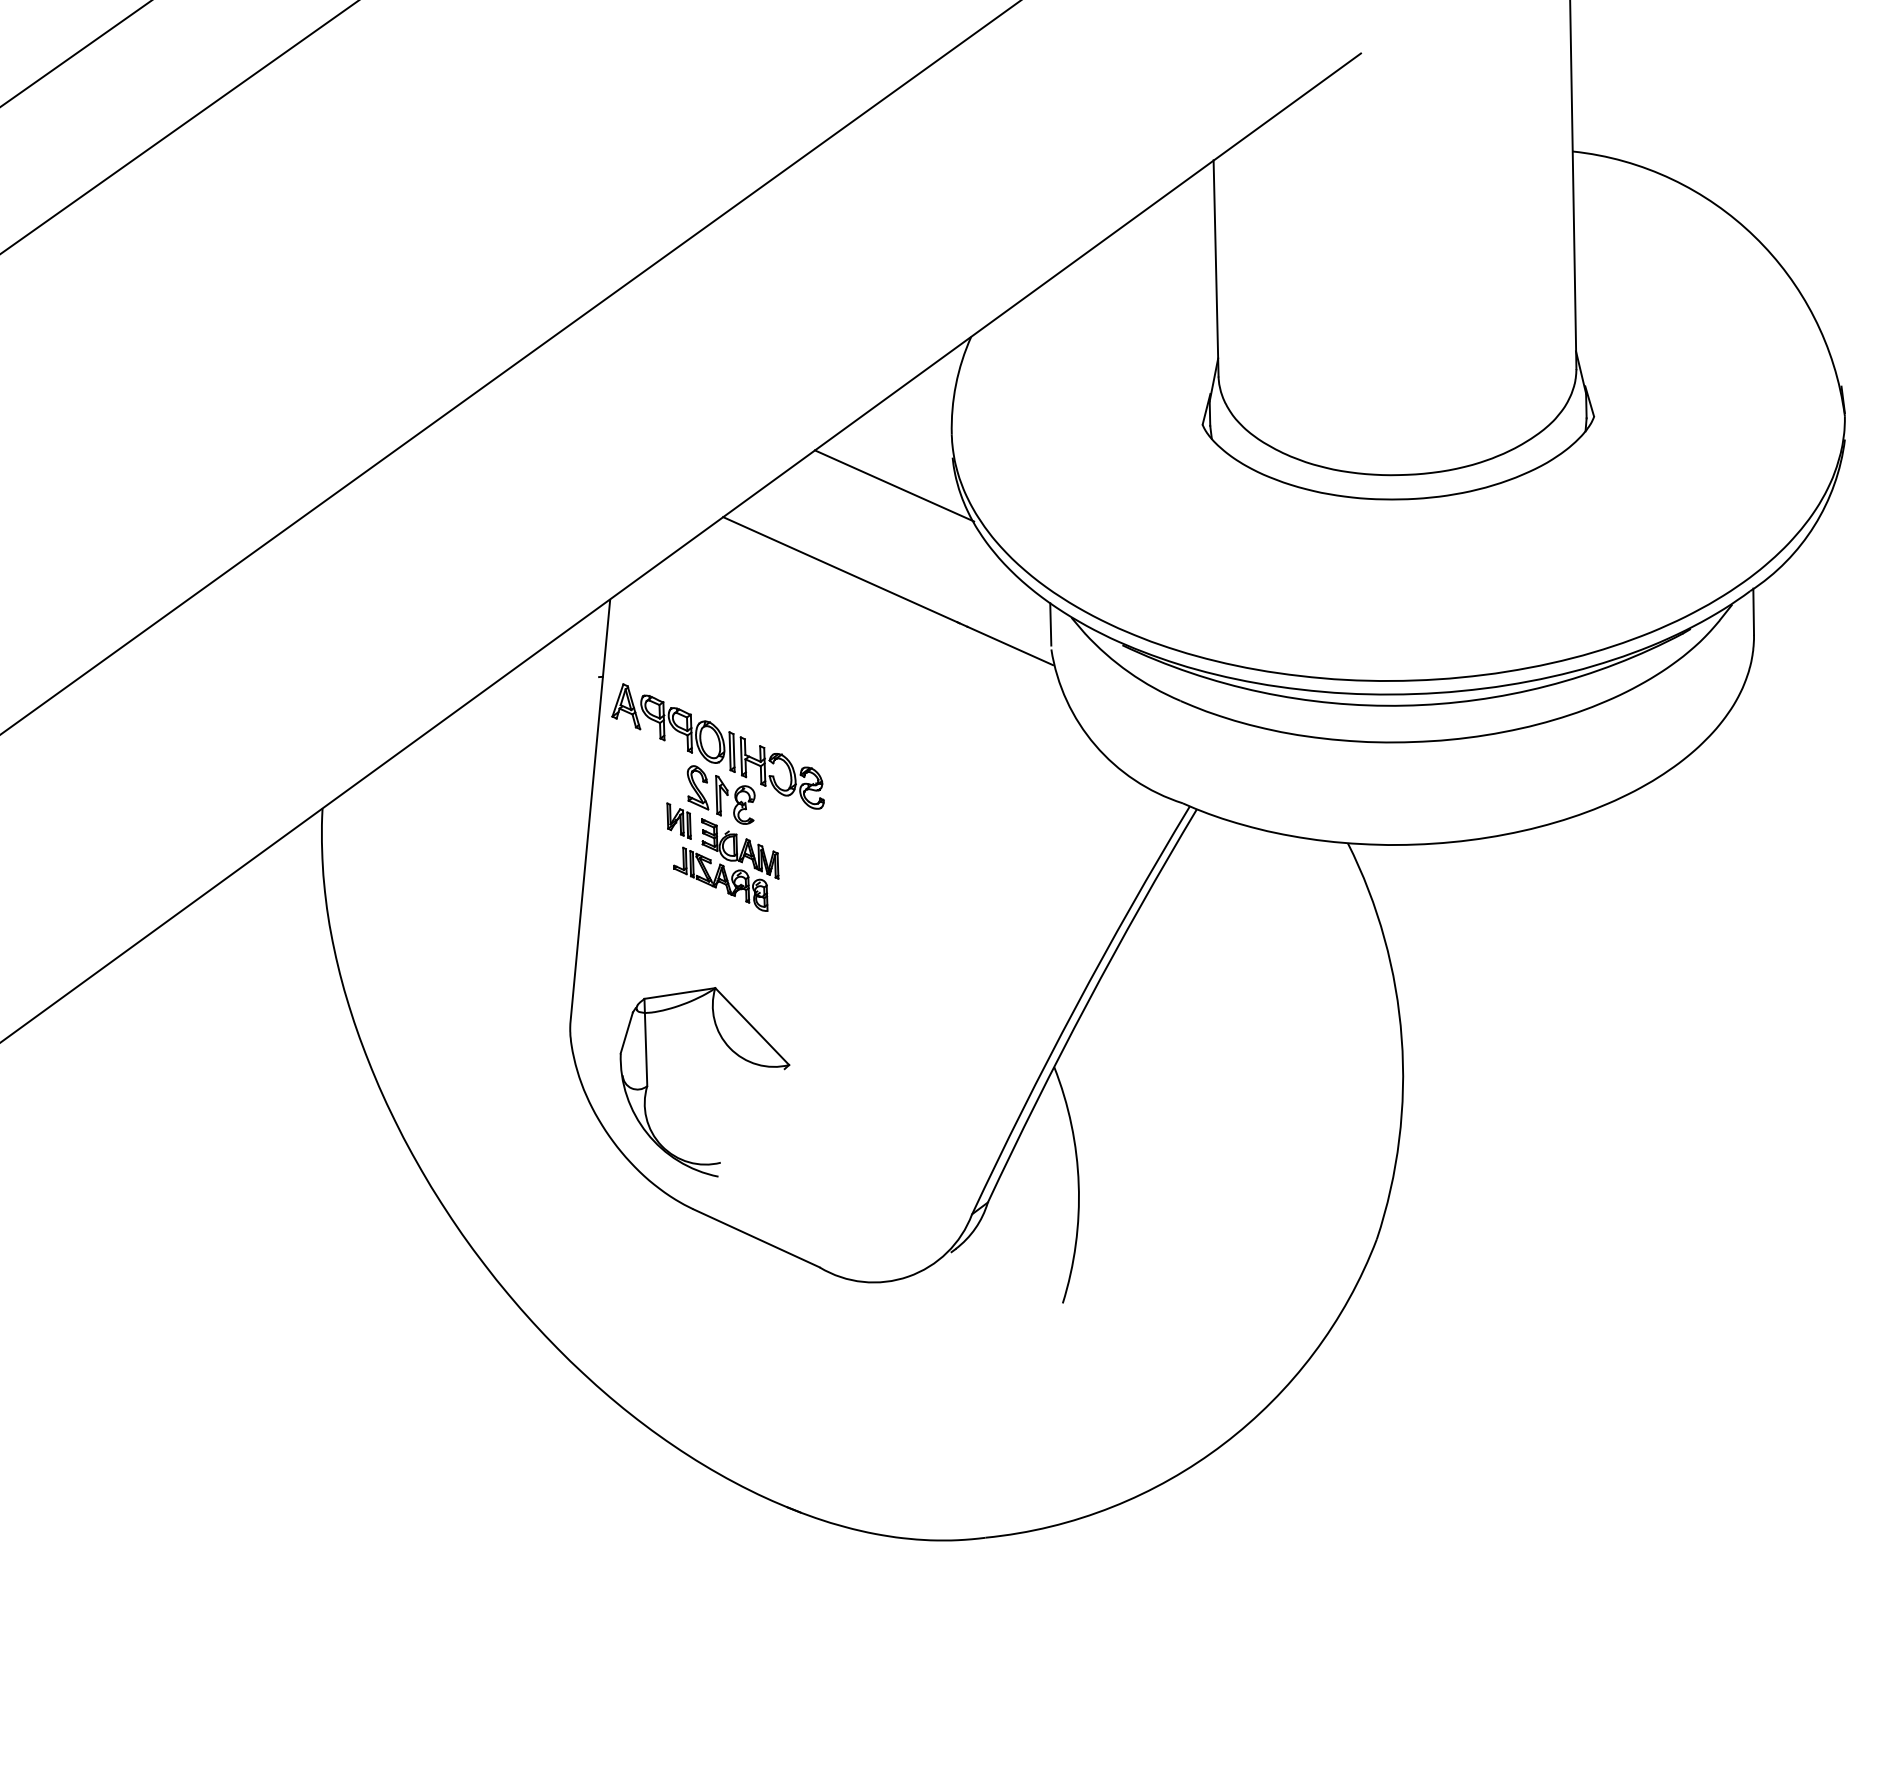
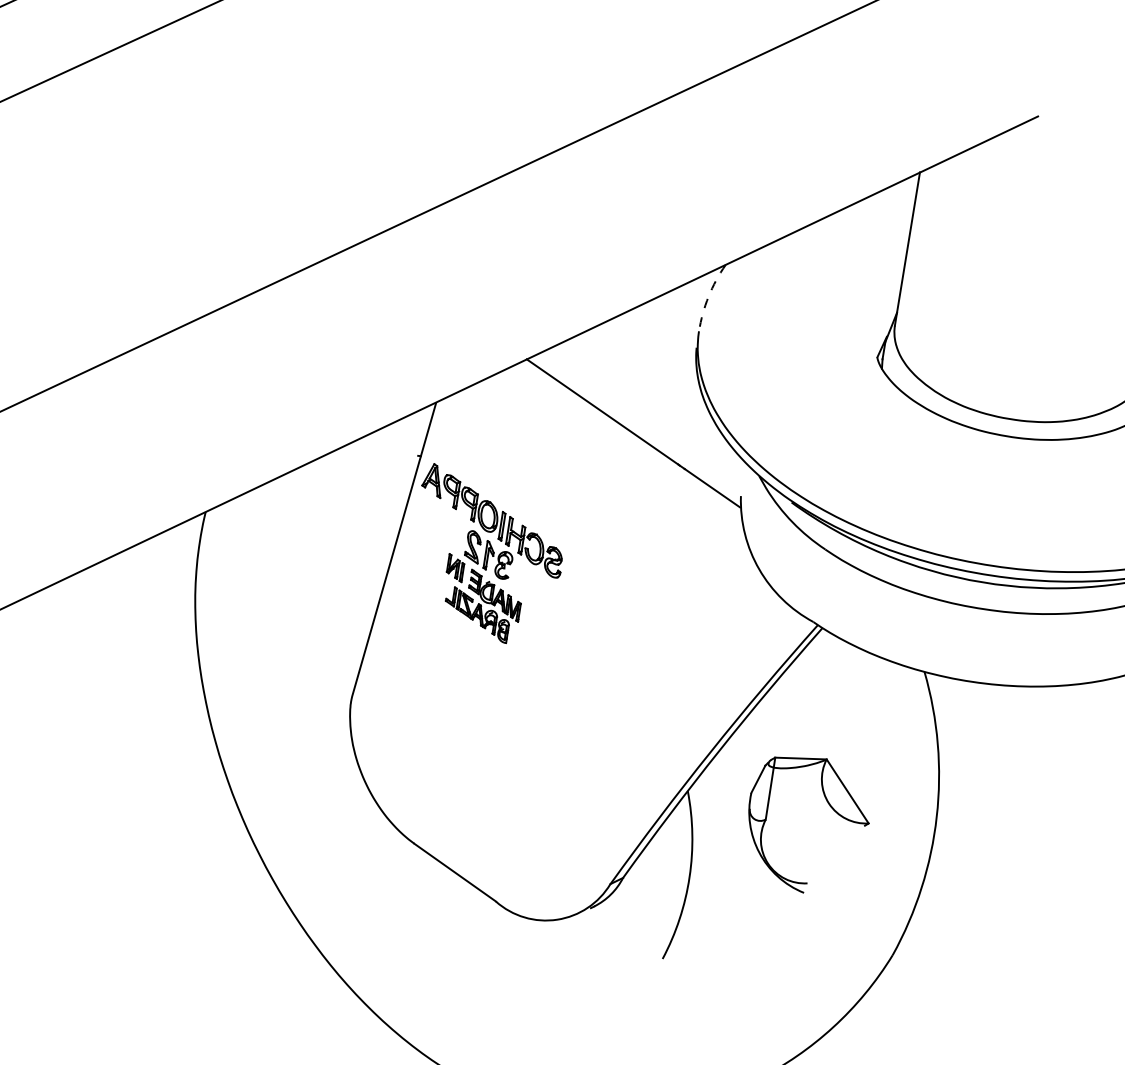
arc: (956, 384) -> (708, 296), solid -> dashed
line: (894, 485) -> (651, 359), removed
line: (1050, 624) -> (743, 478), removed
part: (731, 1051) -> (829, 806), moved

